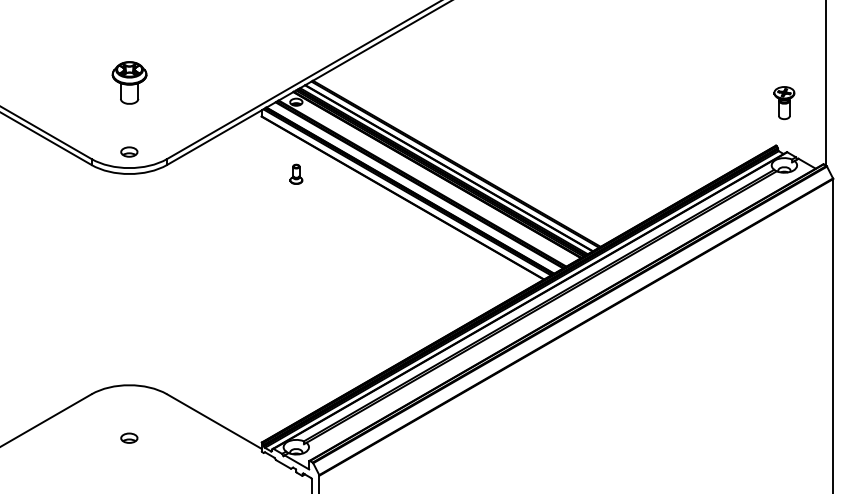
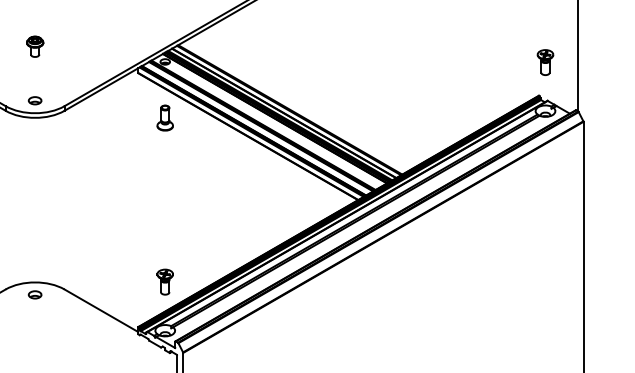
part: (128, 82) -> (34, 46), size x0.62
part: (296, 174) -> (165, 118), size x1.67
part: (296, 384) -> (165, 281), added
part: (129, 437) -> (35, 294), moved

